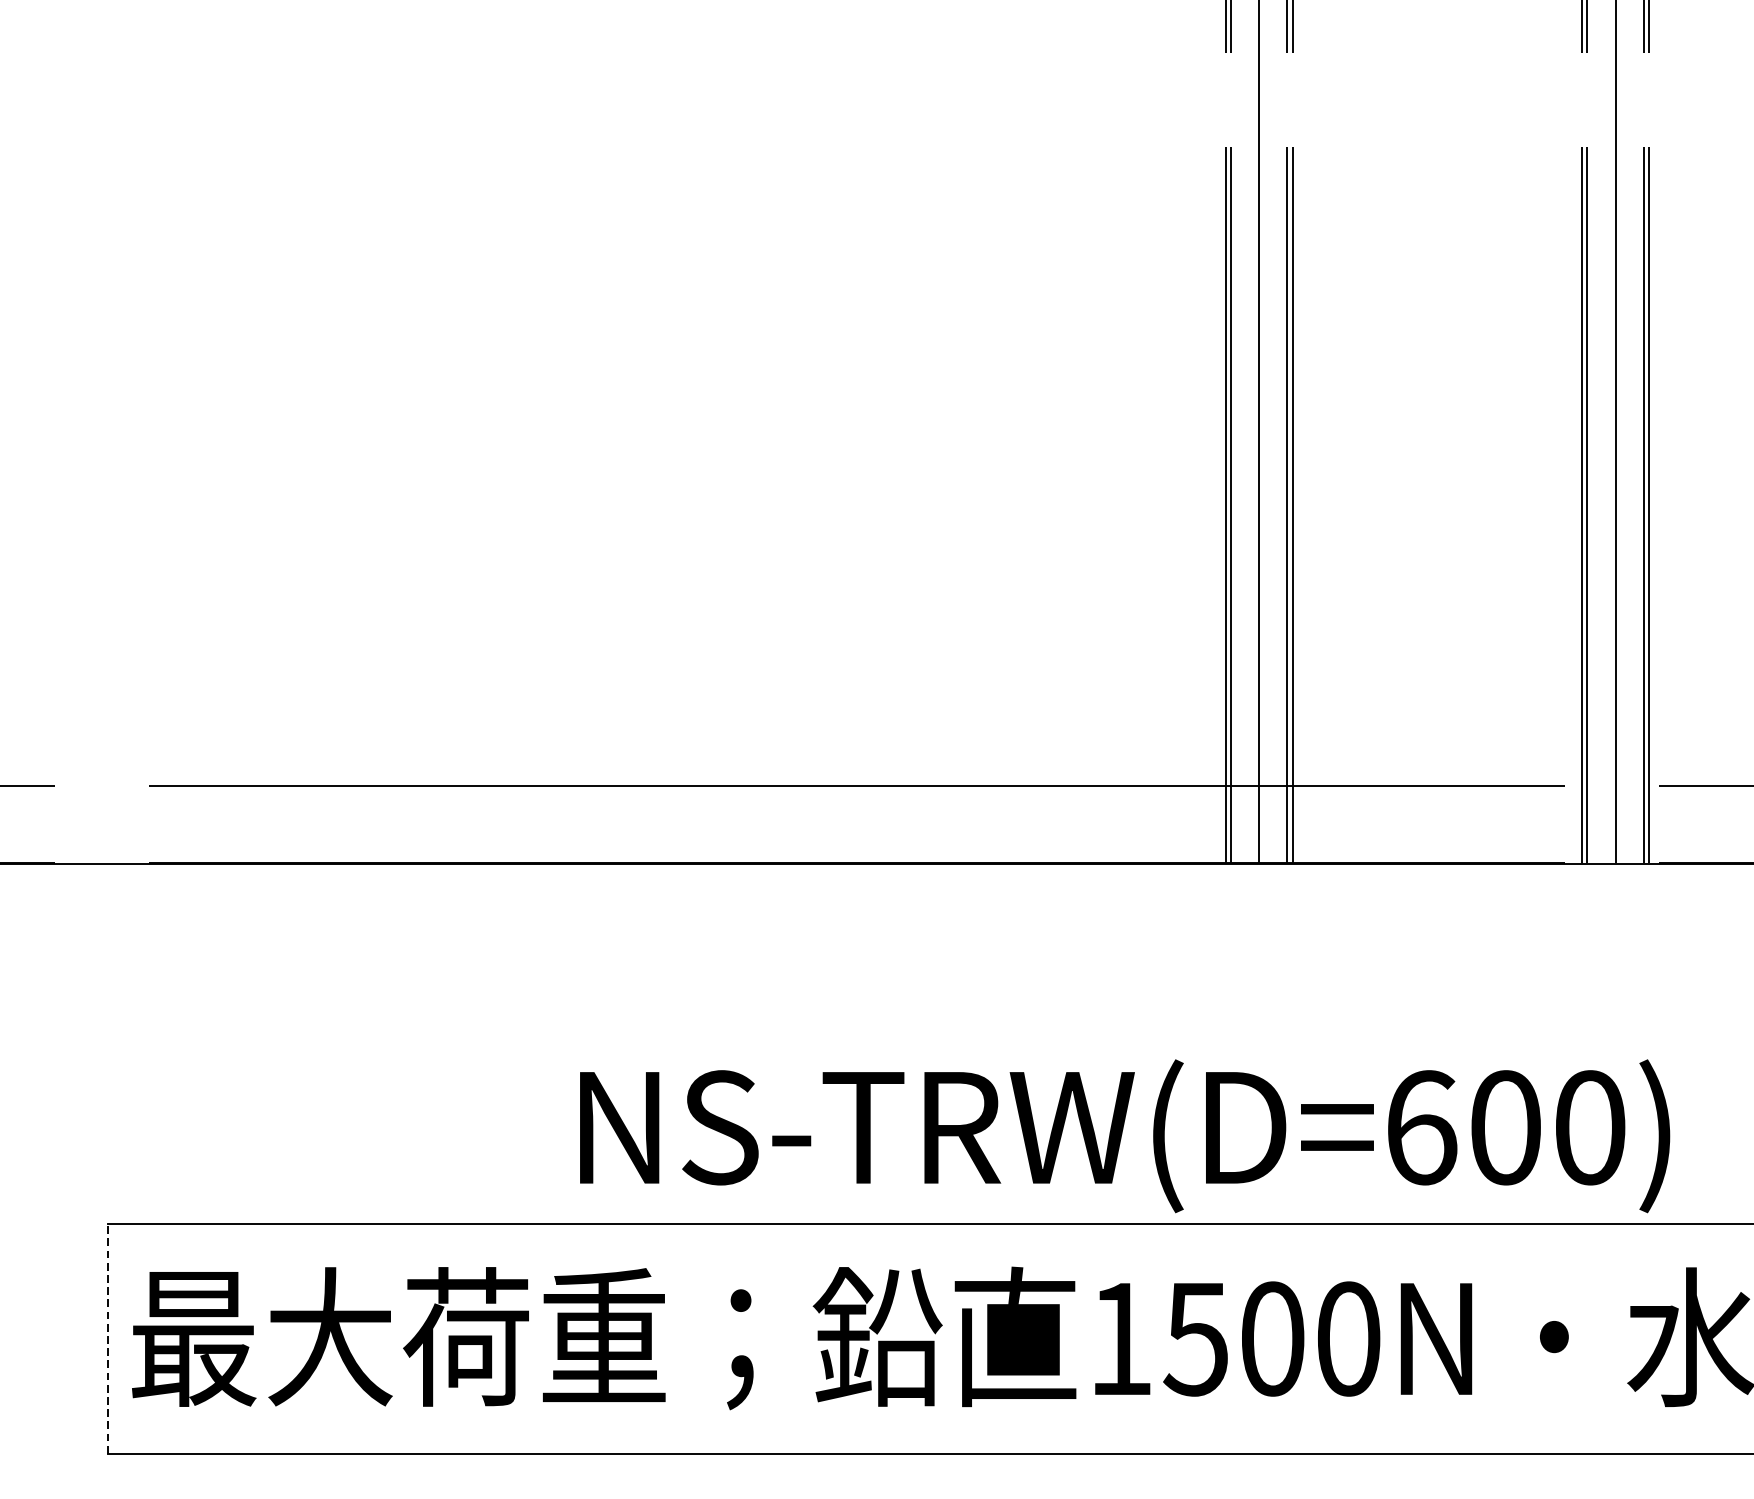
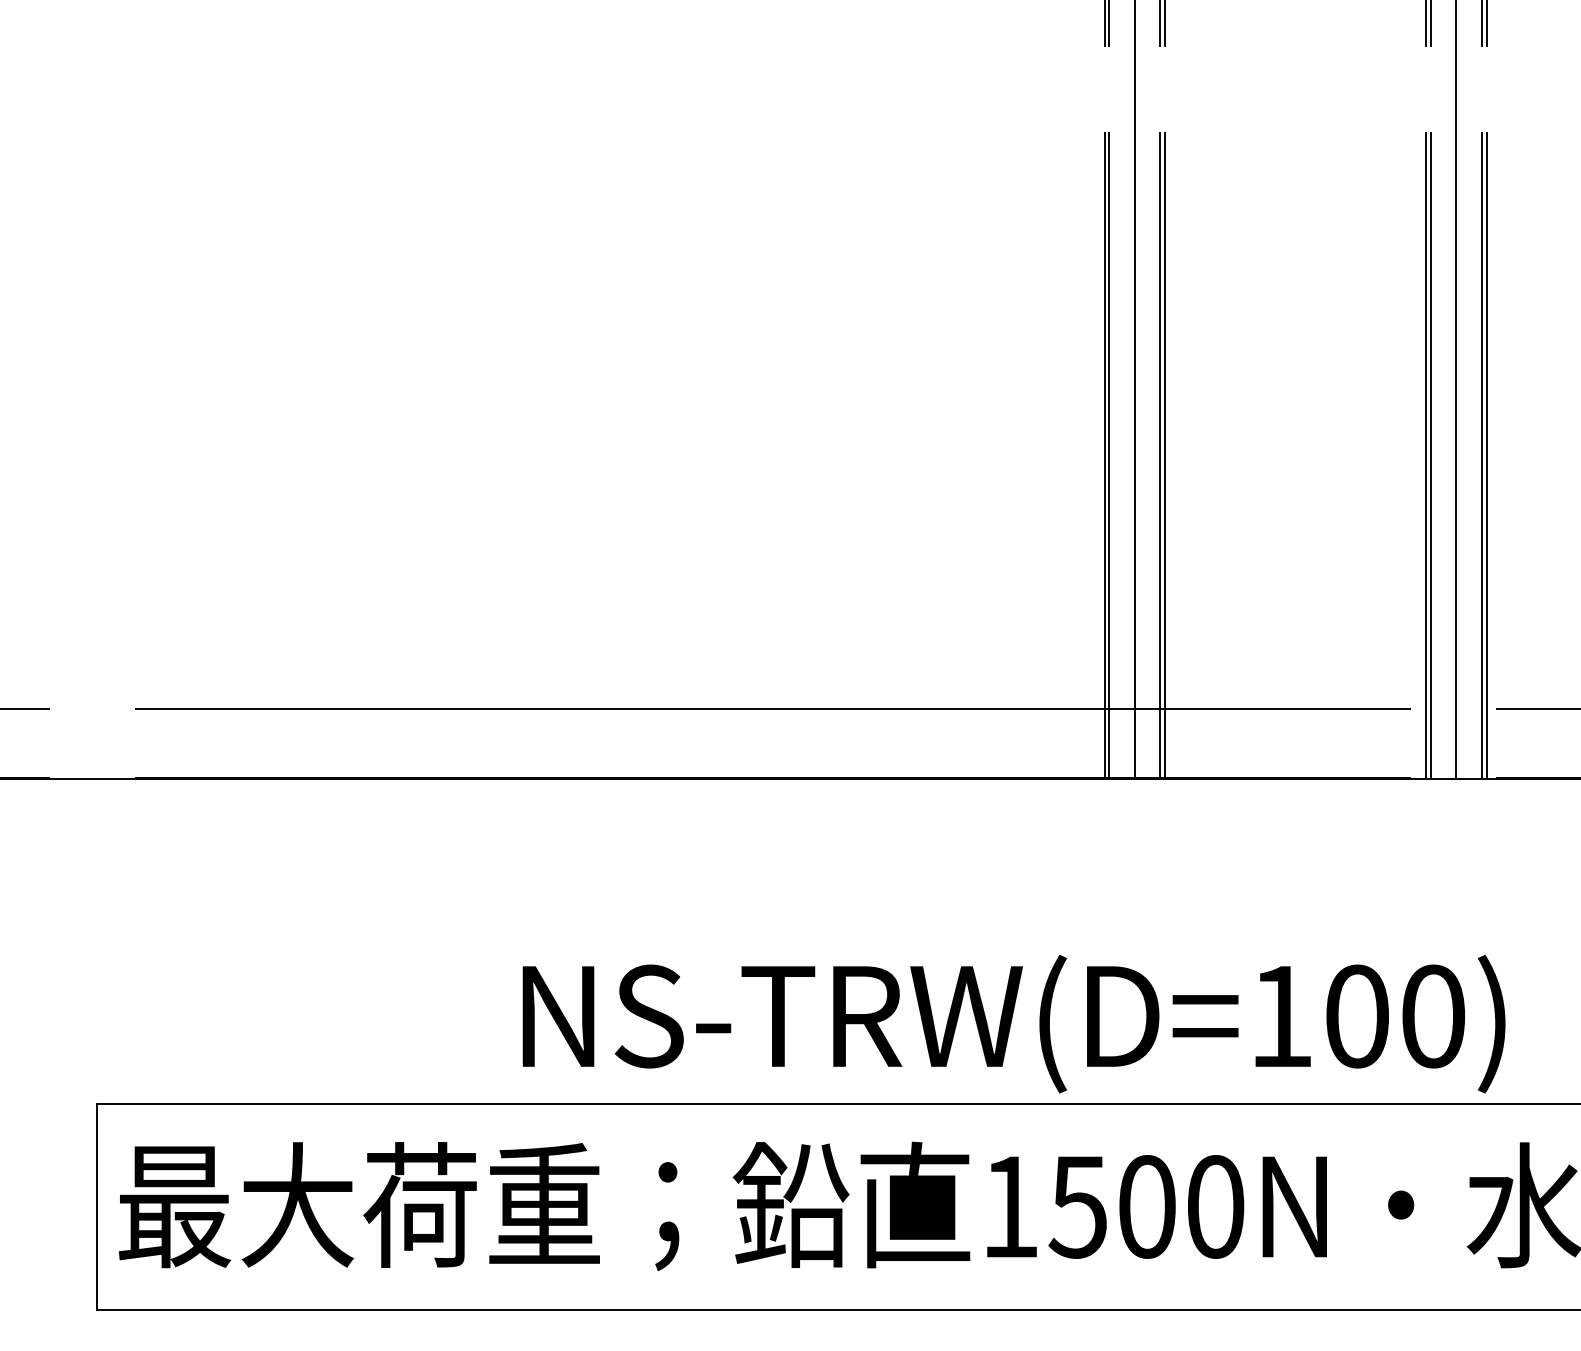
text: (1422, 1127) -> (1282, 1016), NS-TRW(D=600) -> NS-TRW(D=100)
line: (108, 1338) -> (97, 1206), dashed -> solid

